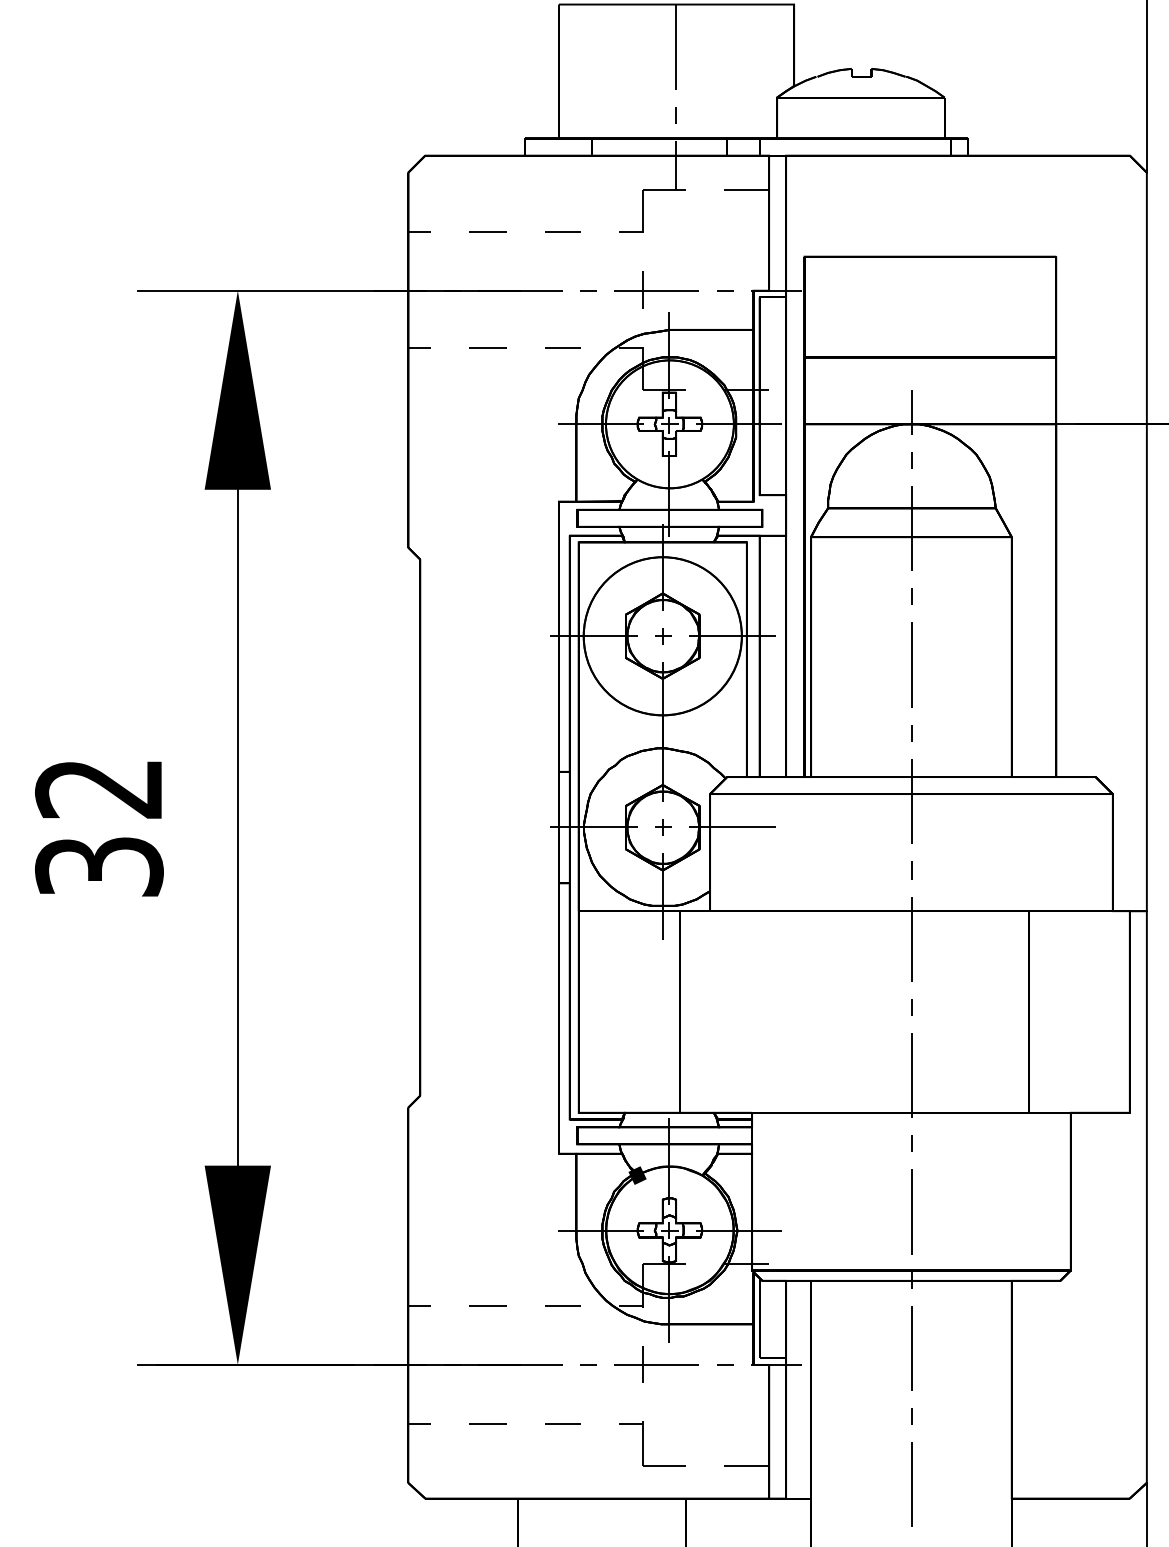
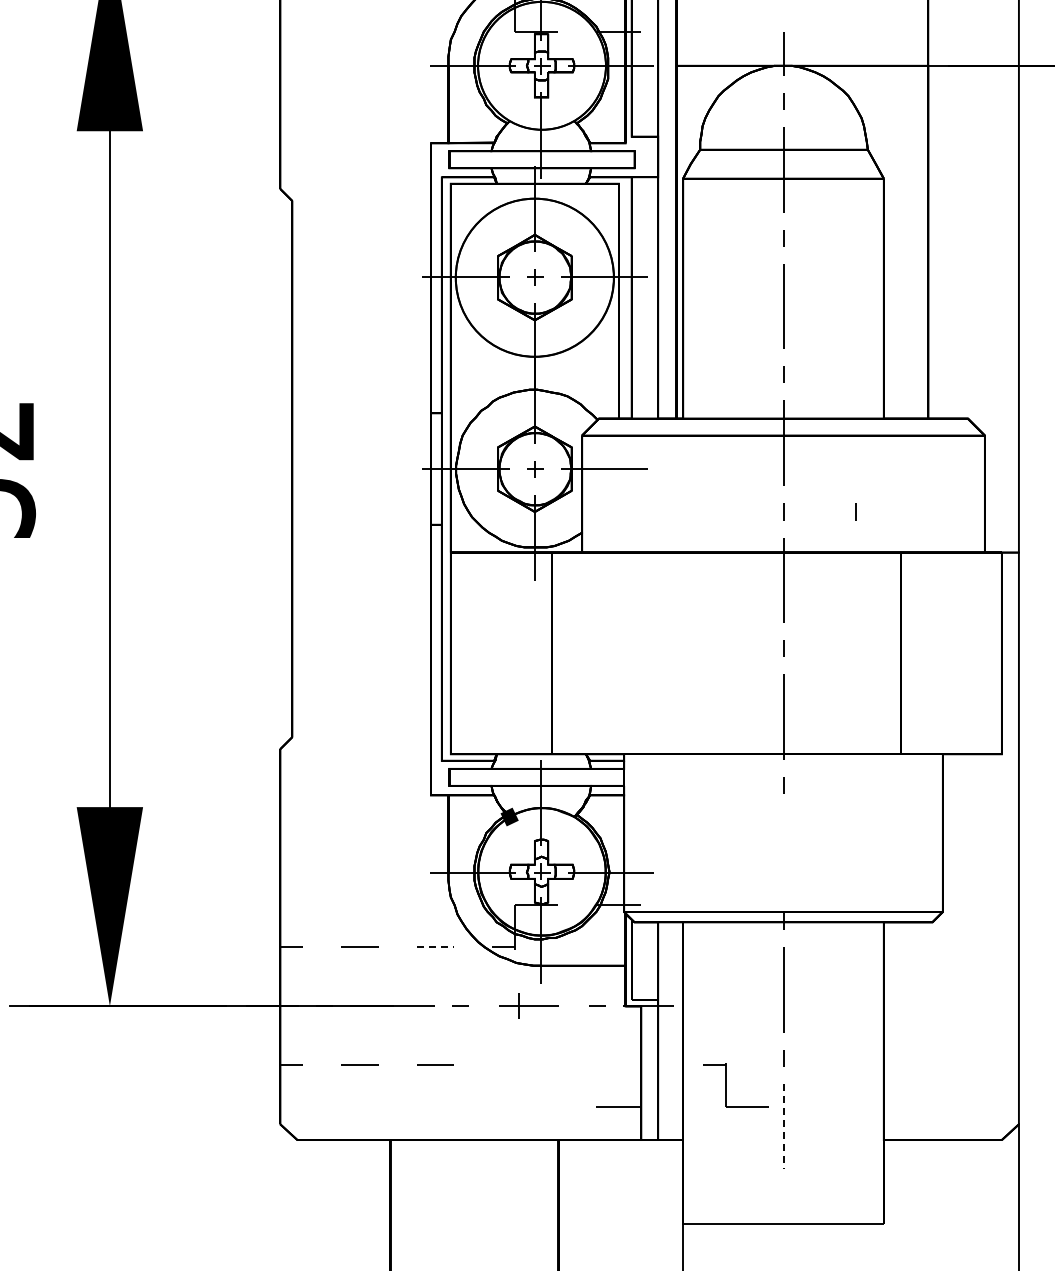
line: (983, 870) -> (855, 511), added
line: (911, 1211) -> (783, 852), removed
line: (563, 1305) -> (435, 946), solid -> dashed
part: (656, 1364) -> (528, 1005), size x0.7
part: (643, 1443) -> (726, 1084), moved
line: (911, 1484) -> (783, 1125), solid -> dashed

